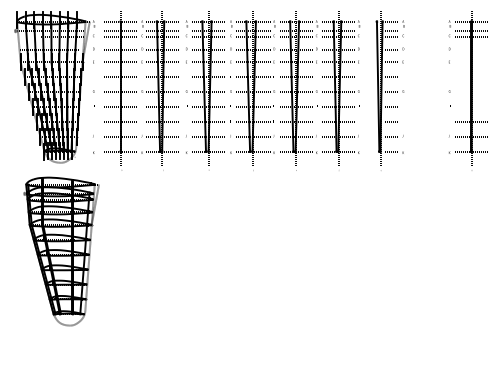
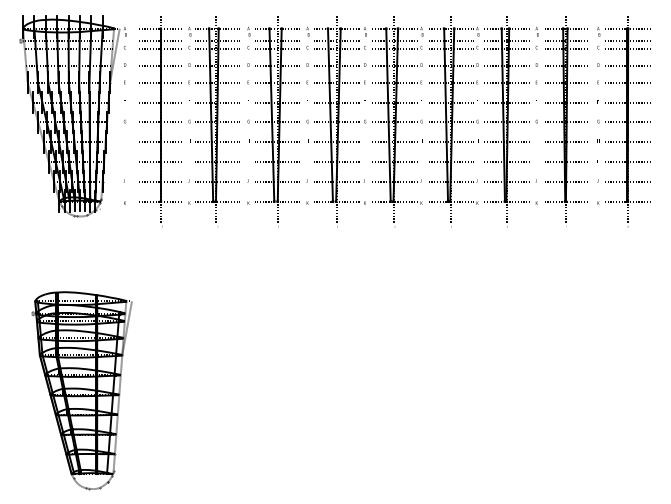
line: (471, 49) -> (627, 65), added
line: (471, 62) -> (627, 82), added
line: (471, 77) -> (627, 102), added
part: (425, 91) -> (566, 121), added
line: (471, 92) -> (627, 122), added
line: (471, 107) -> (627, 142), added
part: (61, 251) -> (81, 390), moved

